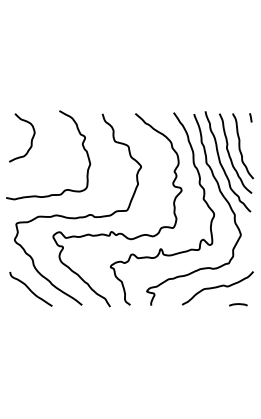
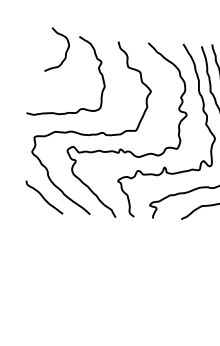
curve: (31, 138) -> (65, 51), moved

